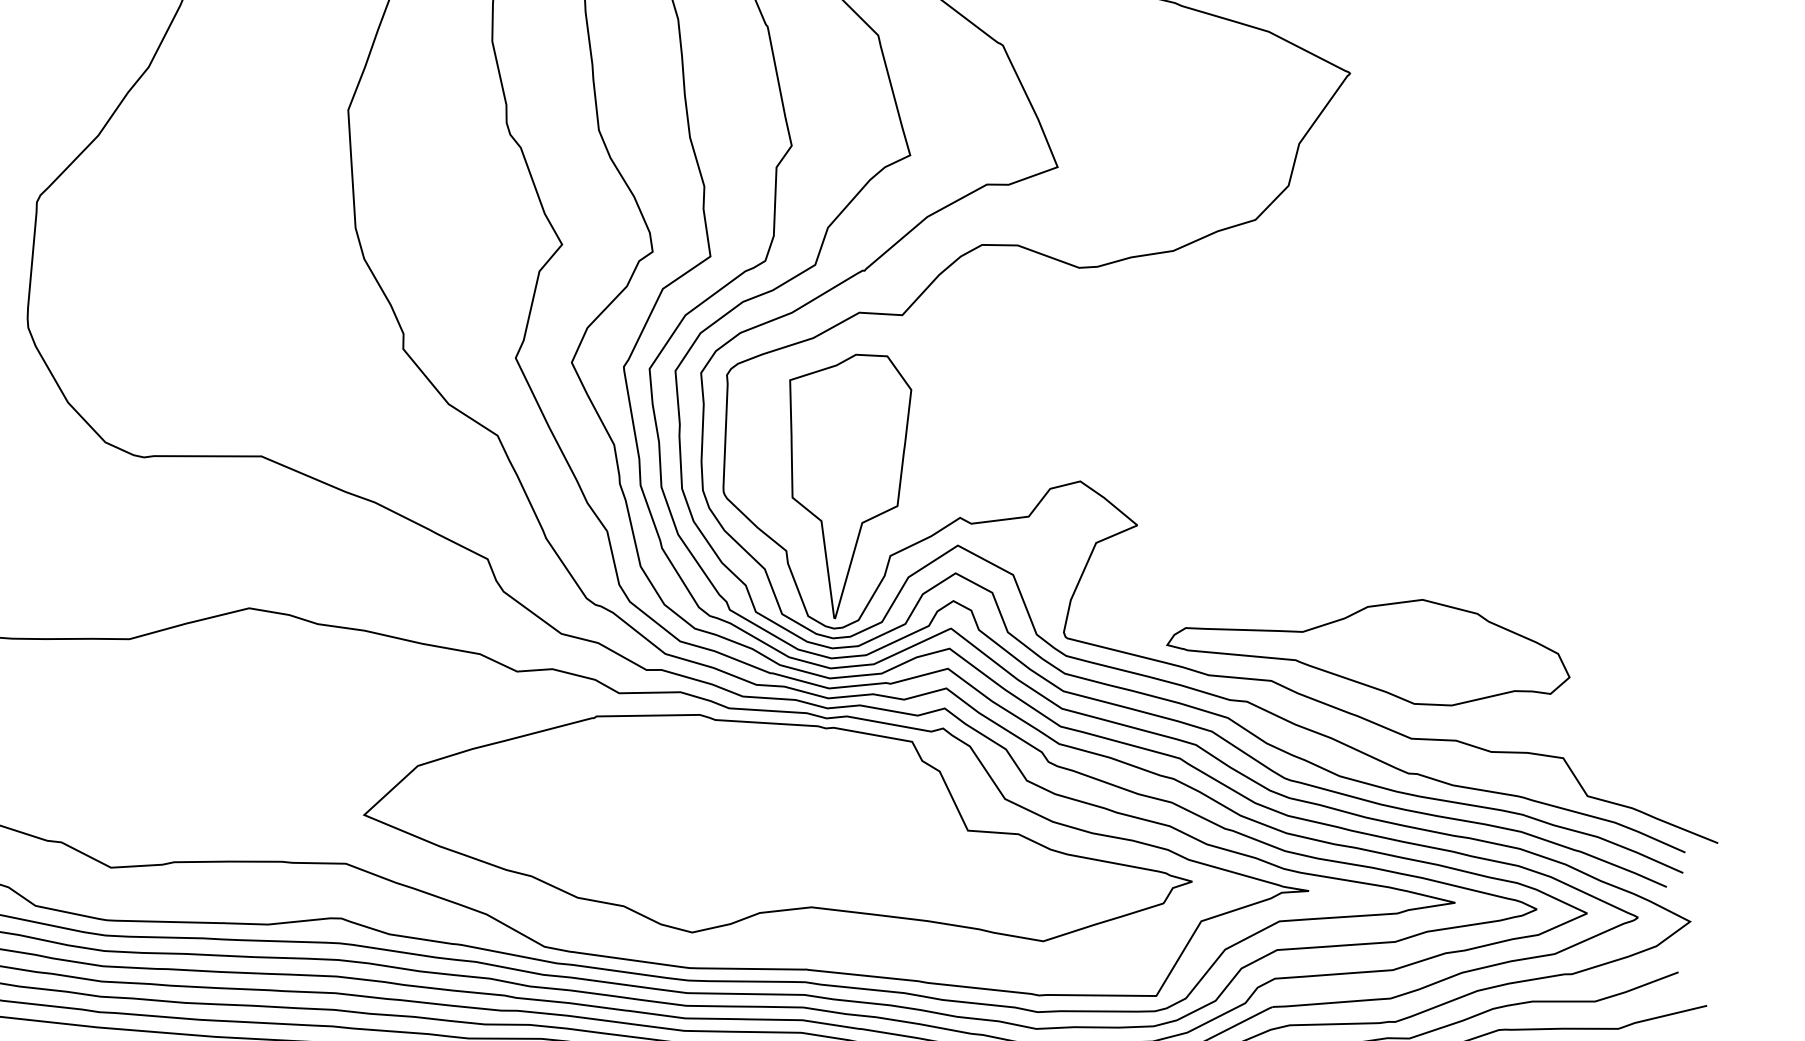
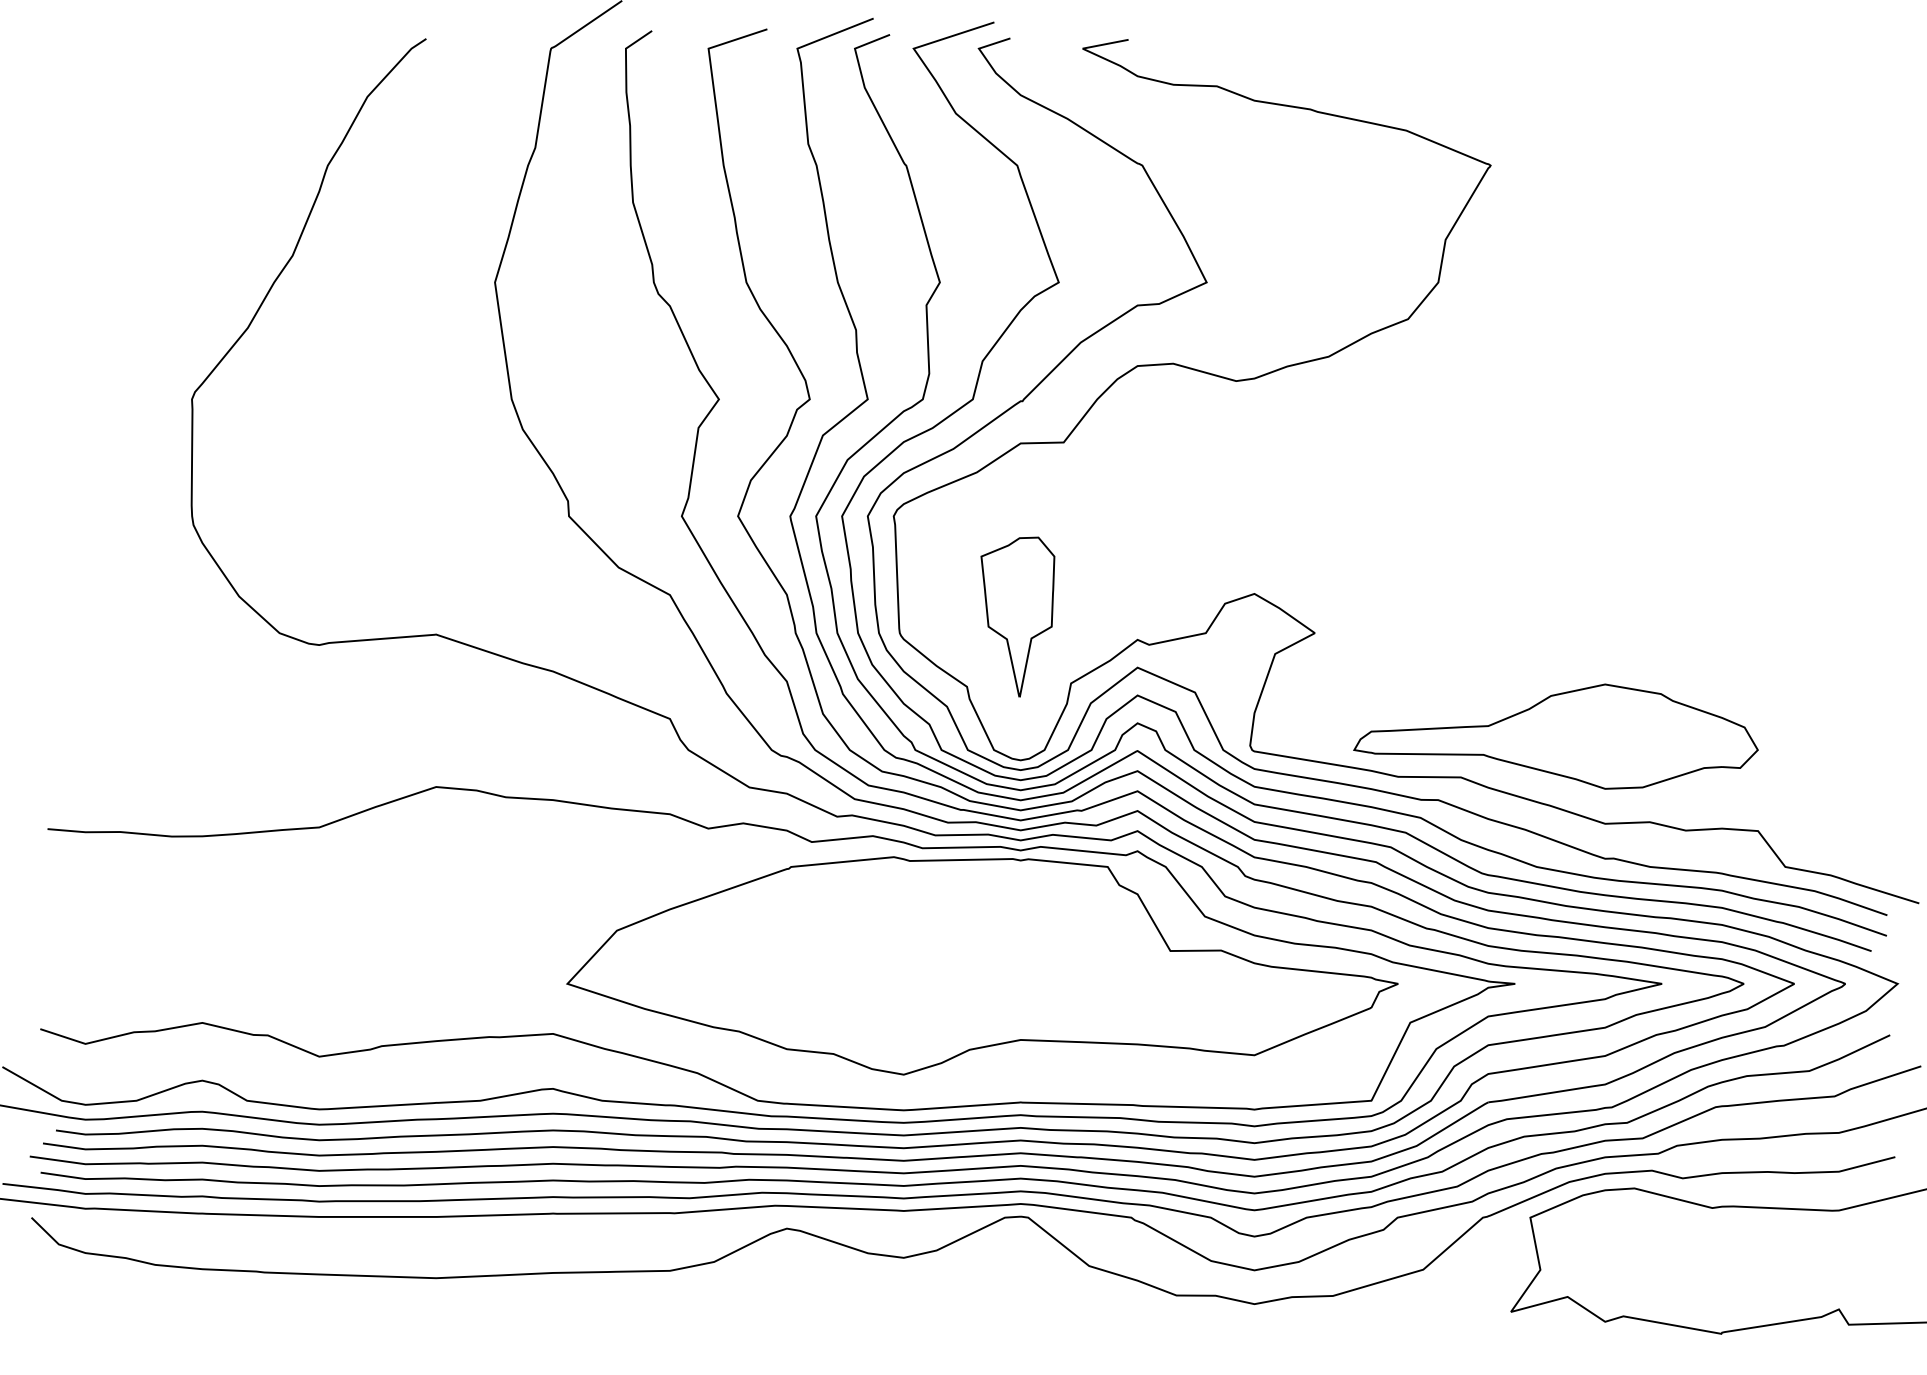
part: (842, 484) -> (1017, 616), size x0.6

